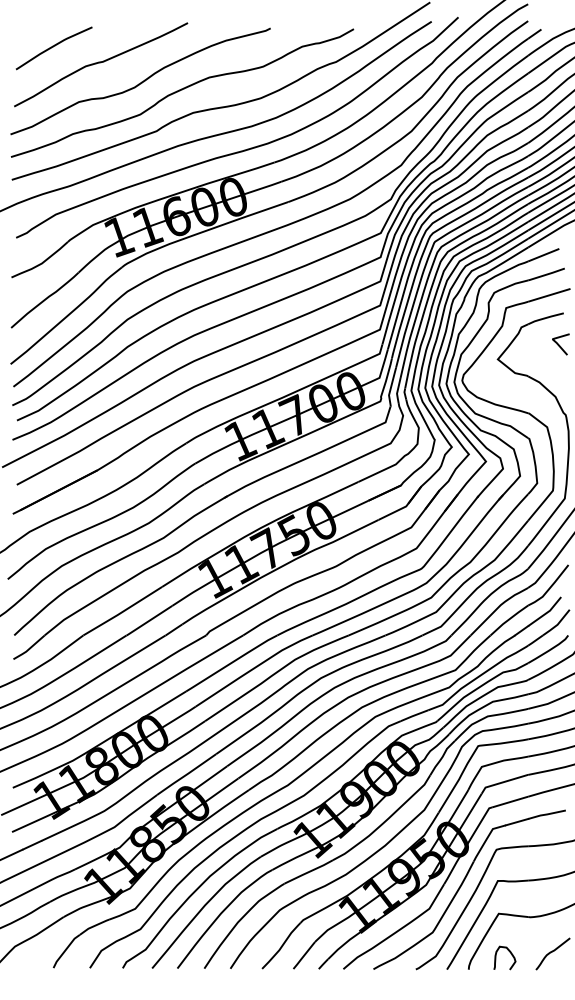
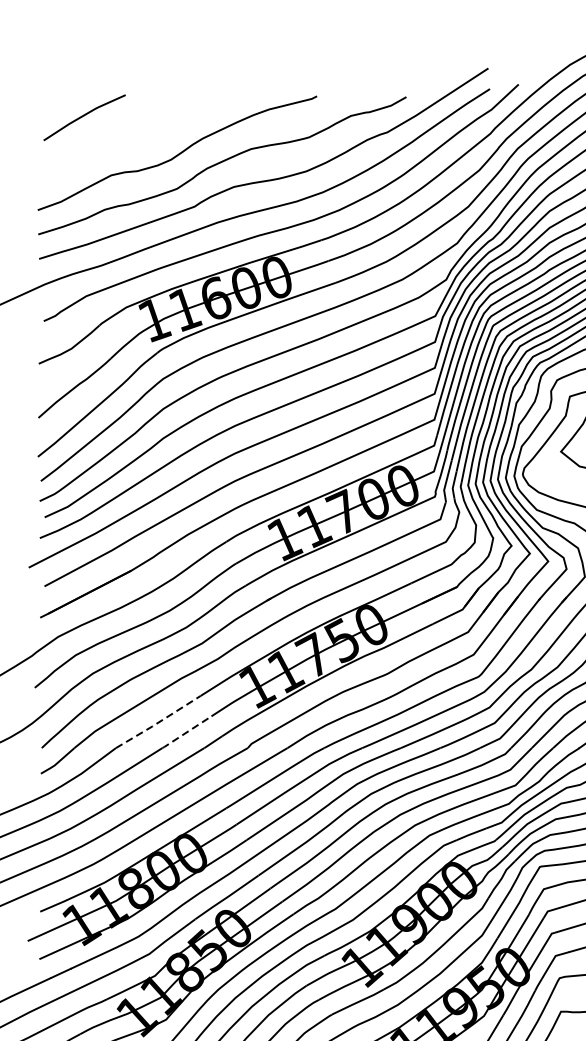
curve: (100, 63) -> (134, 134), removed
line: (122, 611) -> (157, 722), solid -> dashed
line: (148, 621) -> (185, 733), solid -> dashed

